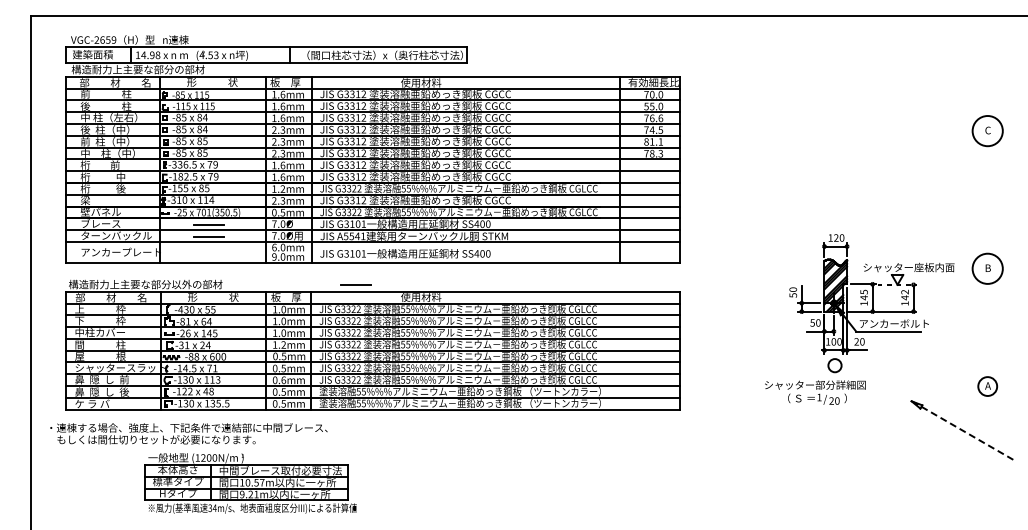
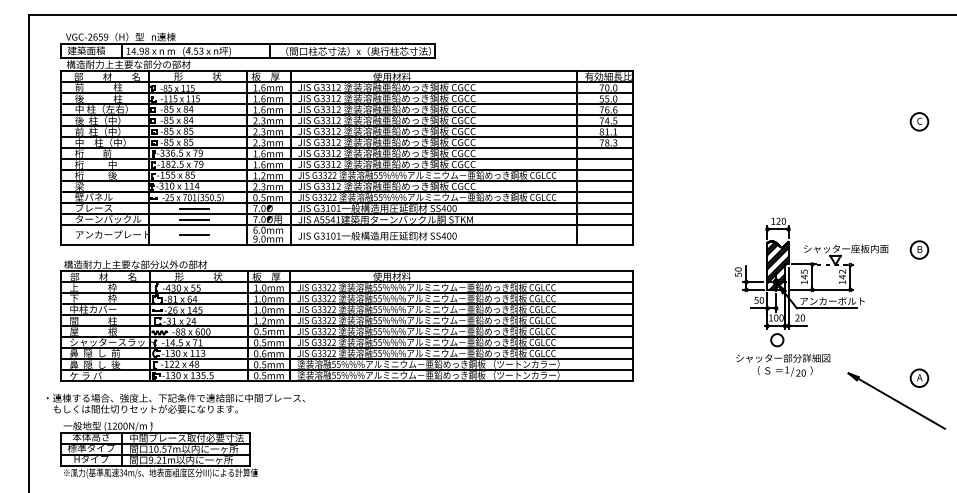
circle: (987, 130) -> (919, 121), size x0.62
circle: (987, 268) -> (919, 249), size x0.62
line: (355, 284) -> (194, 233), moved
part: (987, 386) -> (919, 378), moved
text: (815, 392) -> (783, 365), moved
line: (963, 431) -> (896, 401), dashed -> solid
part: (250, 483) -> (158, 449), moved

